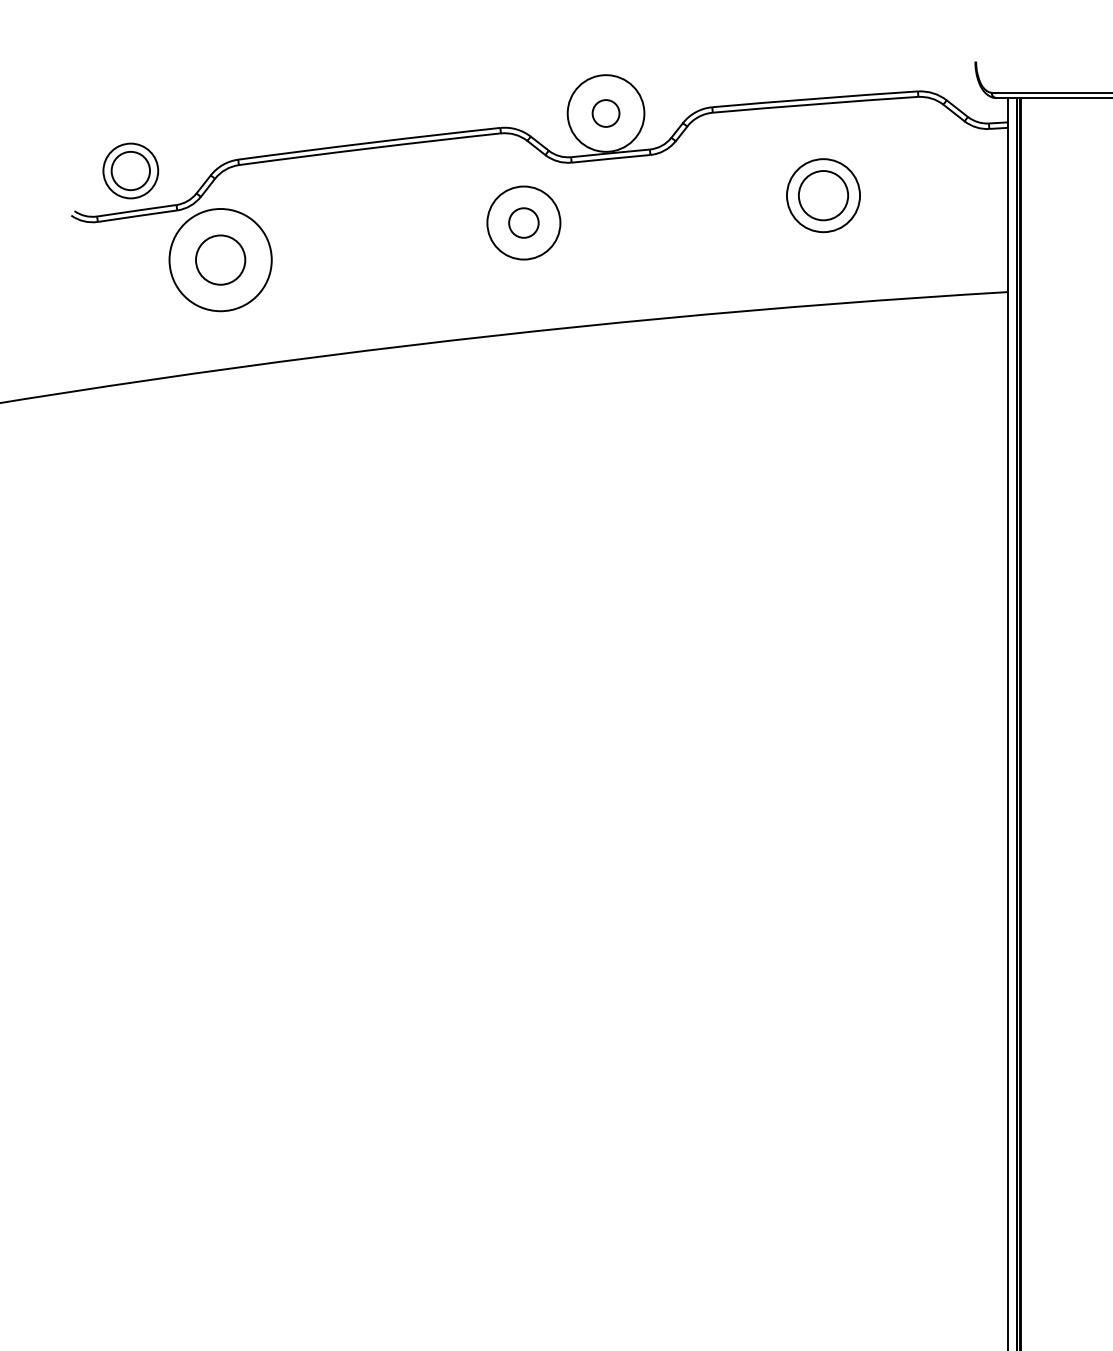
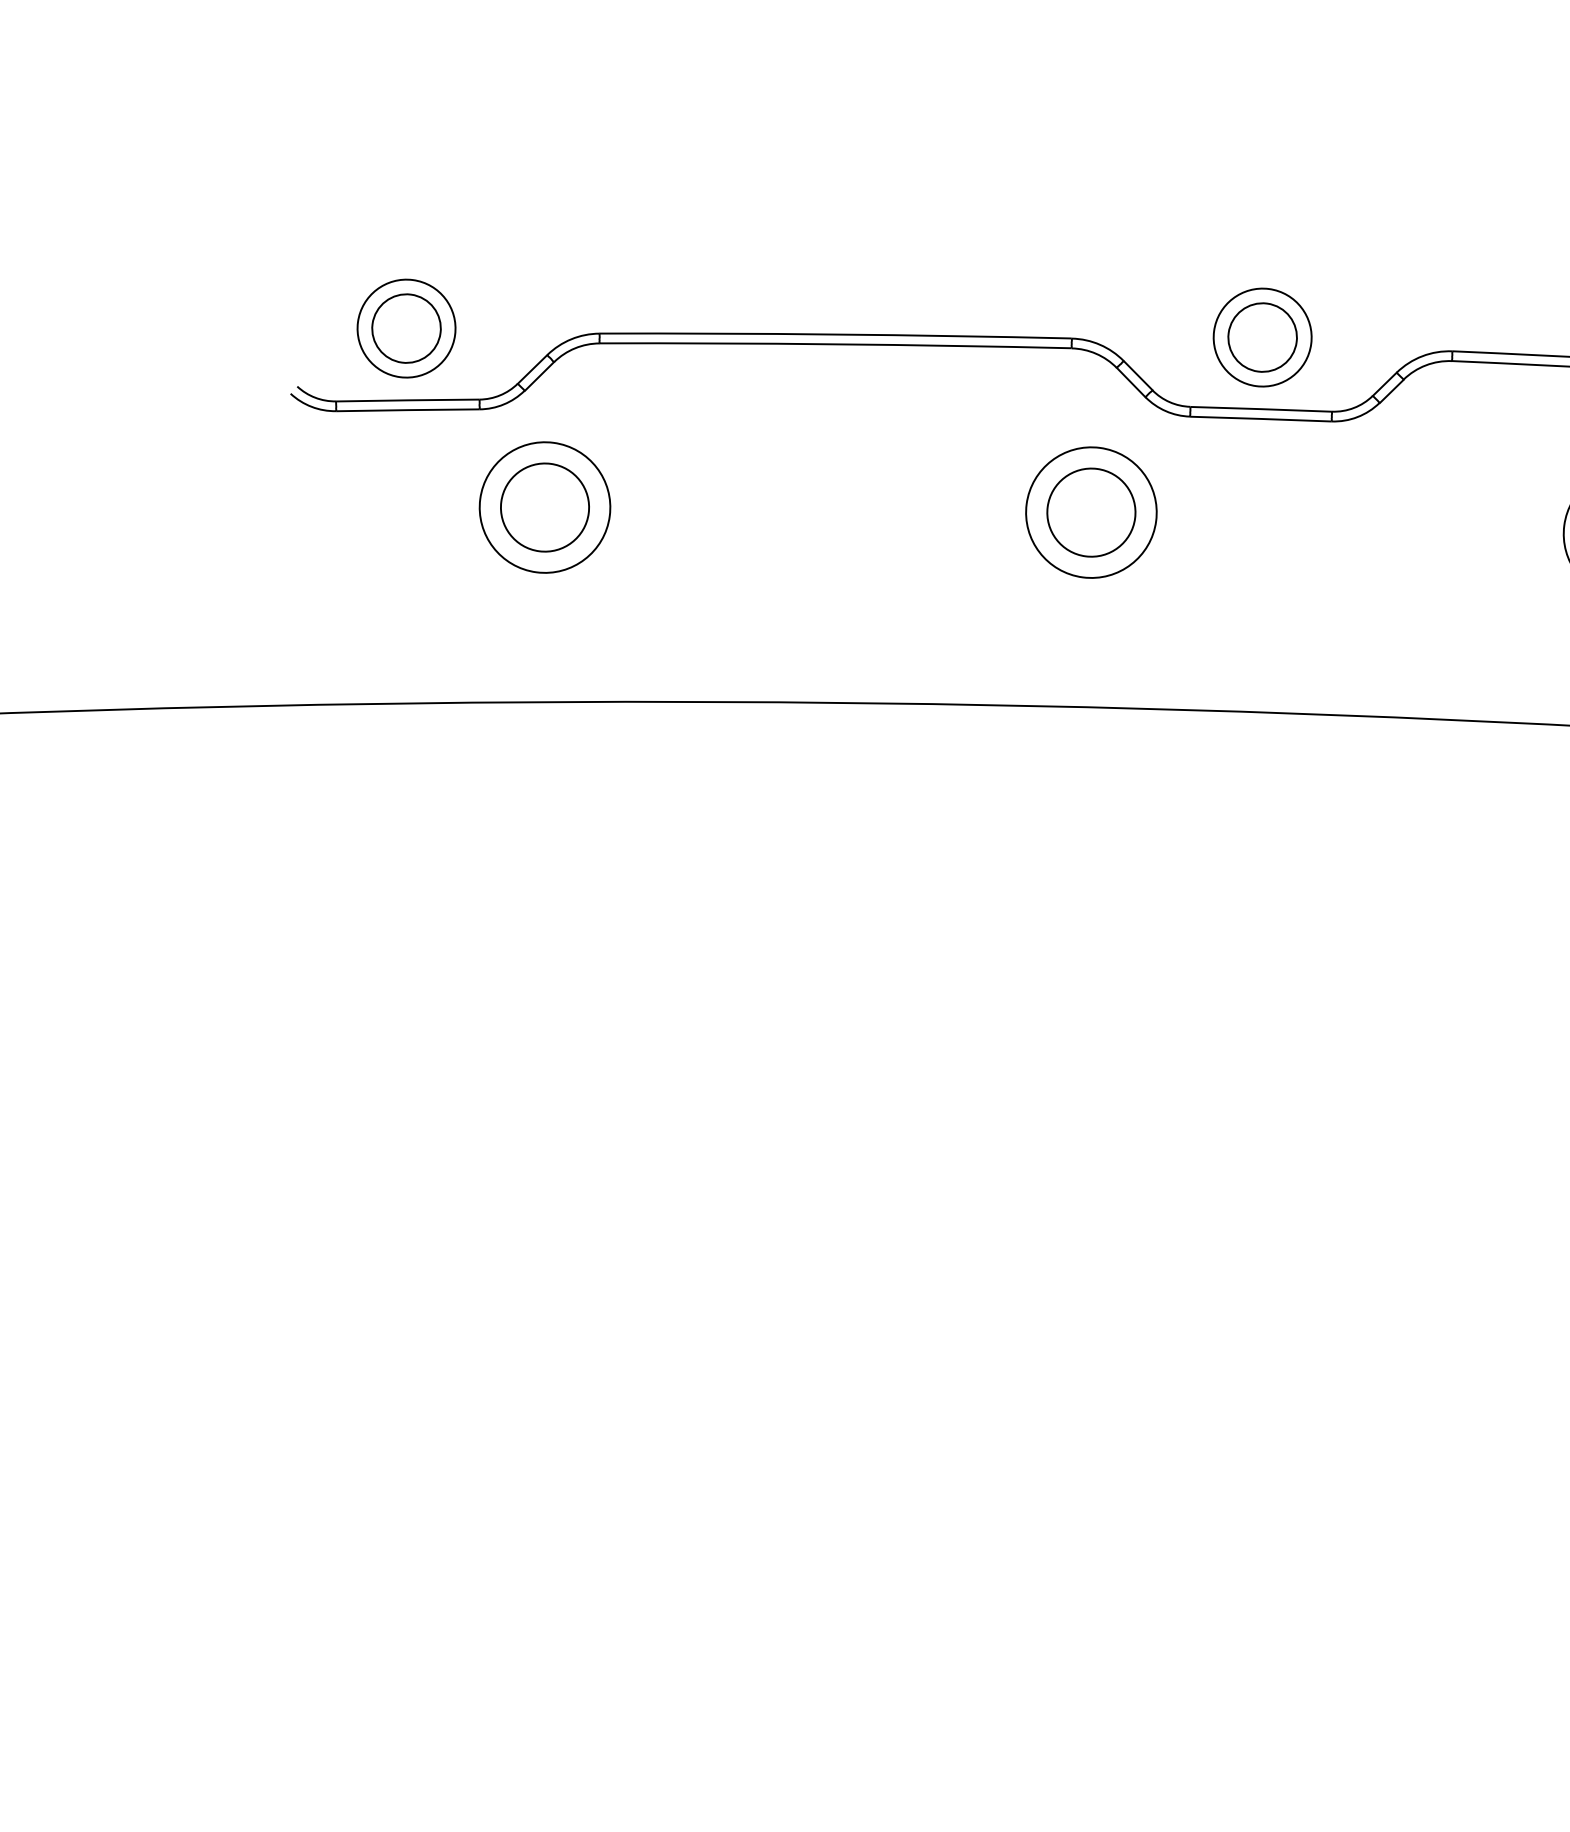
circle: (605, 113) -> (1261, 337), size x0.71
circle: (605, 113) -> (1261, 337), size x1.43
circle: (523, 222) -> (1090, 511), size x1.67
circle: (220, 259) -> (544, 506), size x0.71

